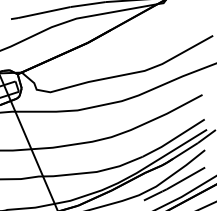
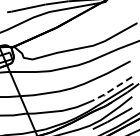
line: (172, 140) -> (111, 90), solid -> dashed

